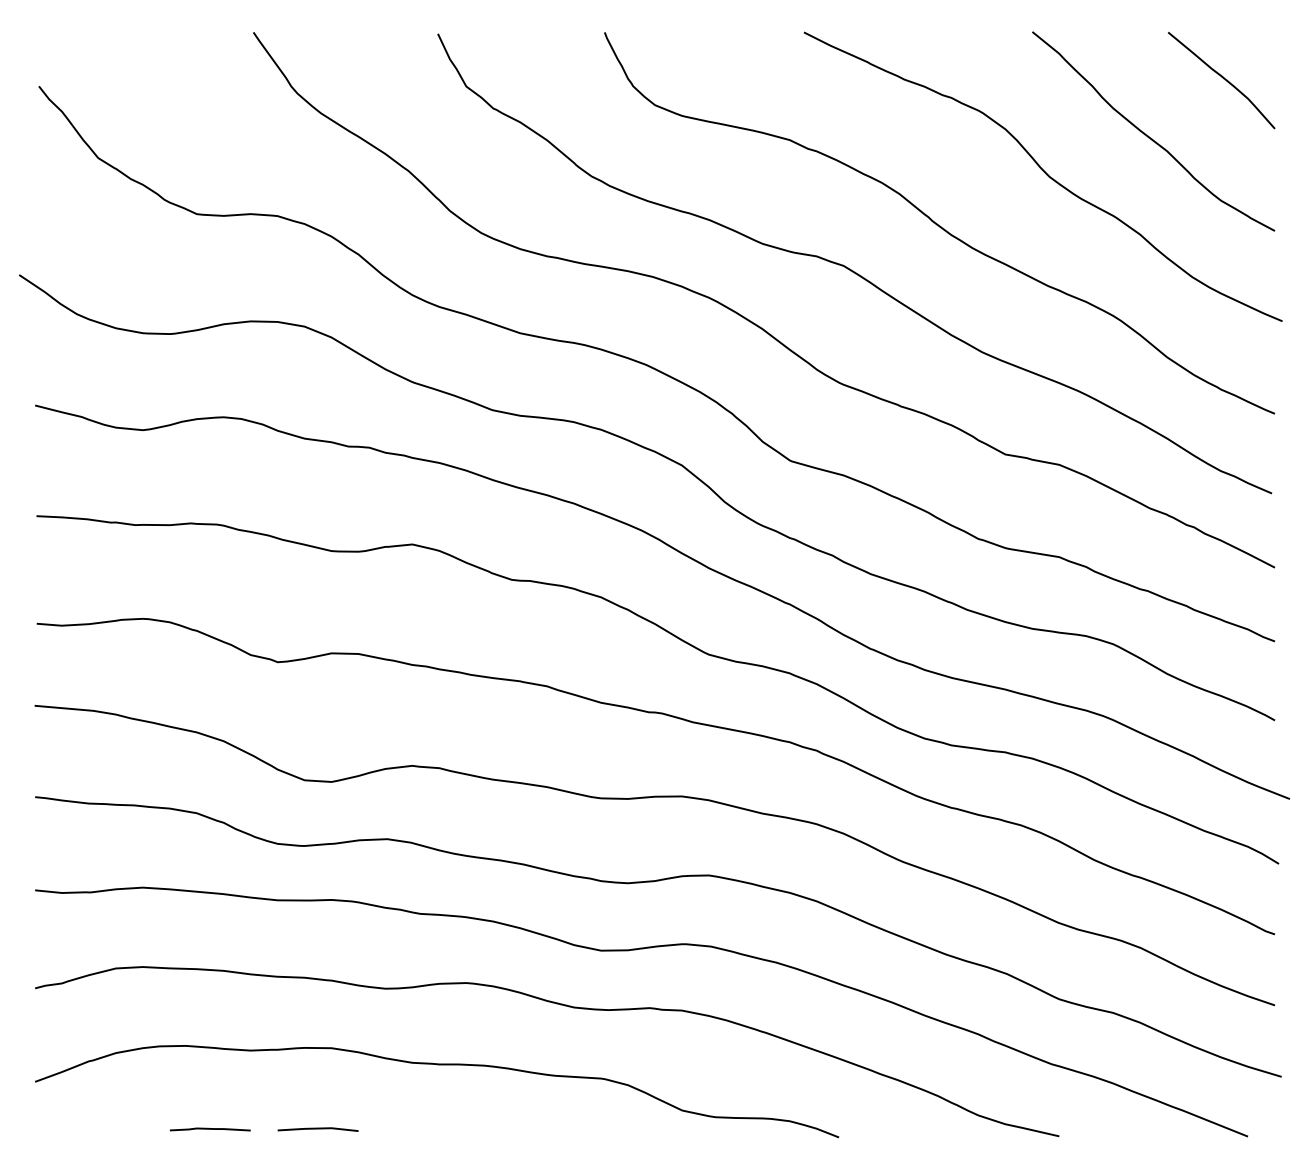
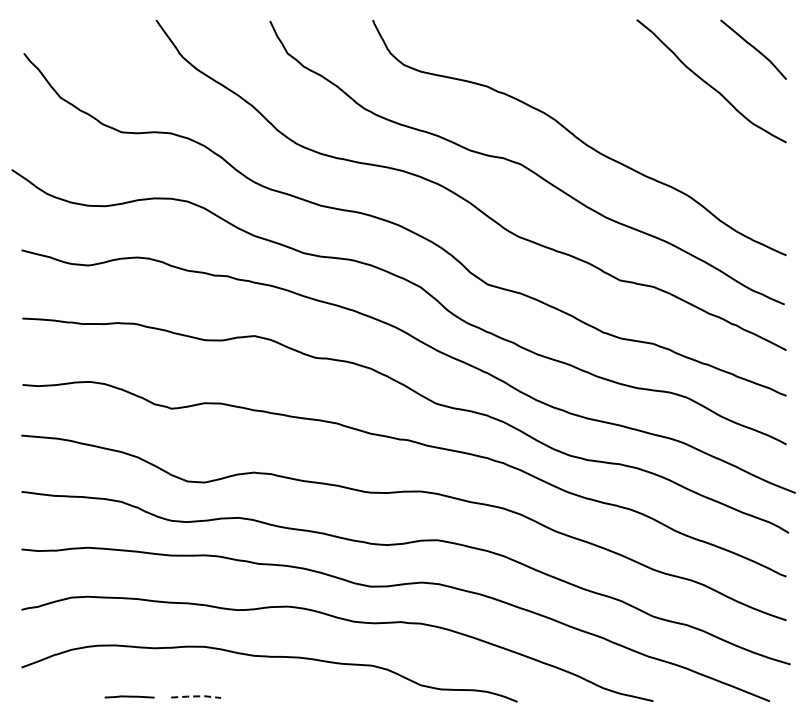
curve: (1044, 174) -> (644, 107), removed
line: (318, 1128) -> (196, 696), solid -> dashed

